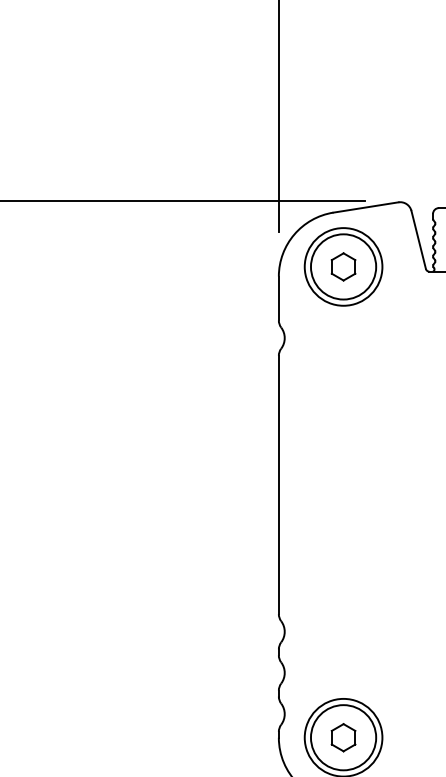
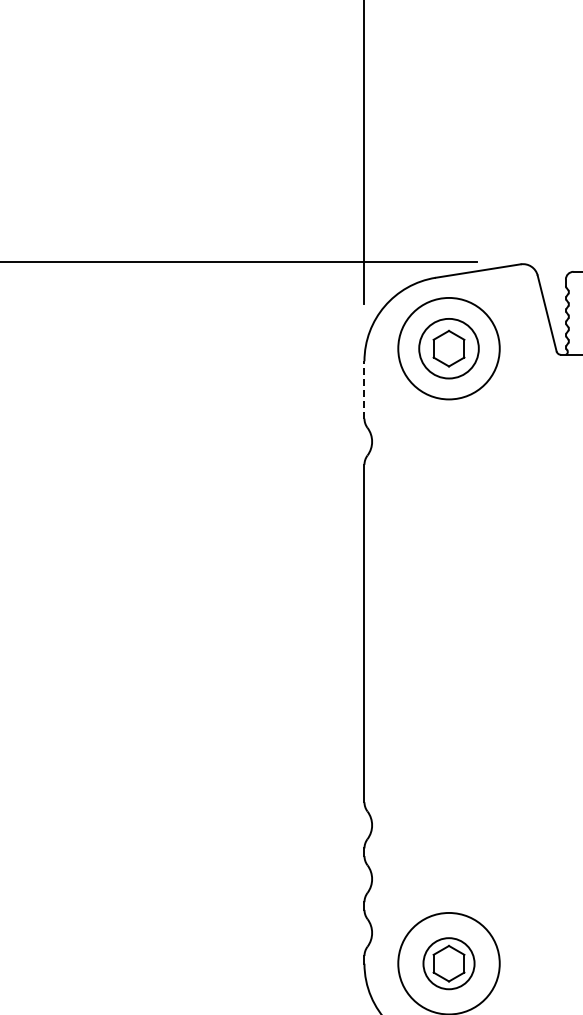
circle: (343, 266) -> (448, 348), size x0.7
line: (278, 298) -> (364, 389), solid -> dashed
circle: (343, 737) -> (448, 963), size x0.6

